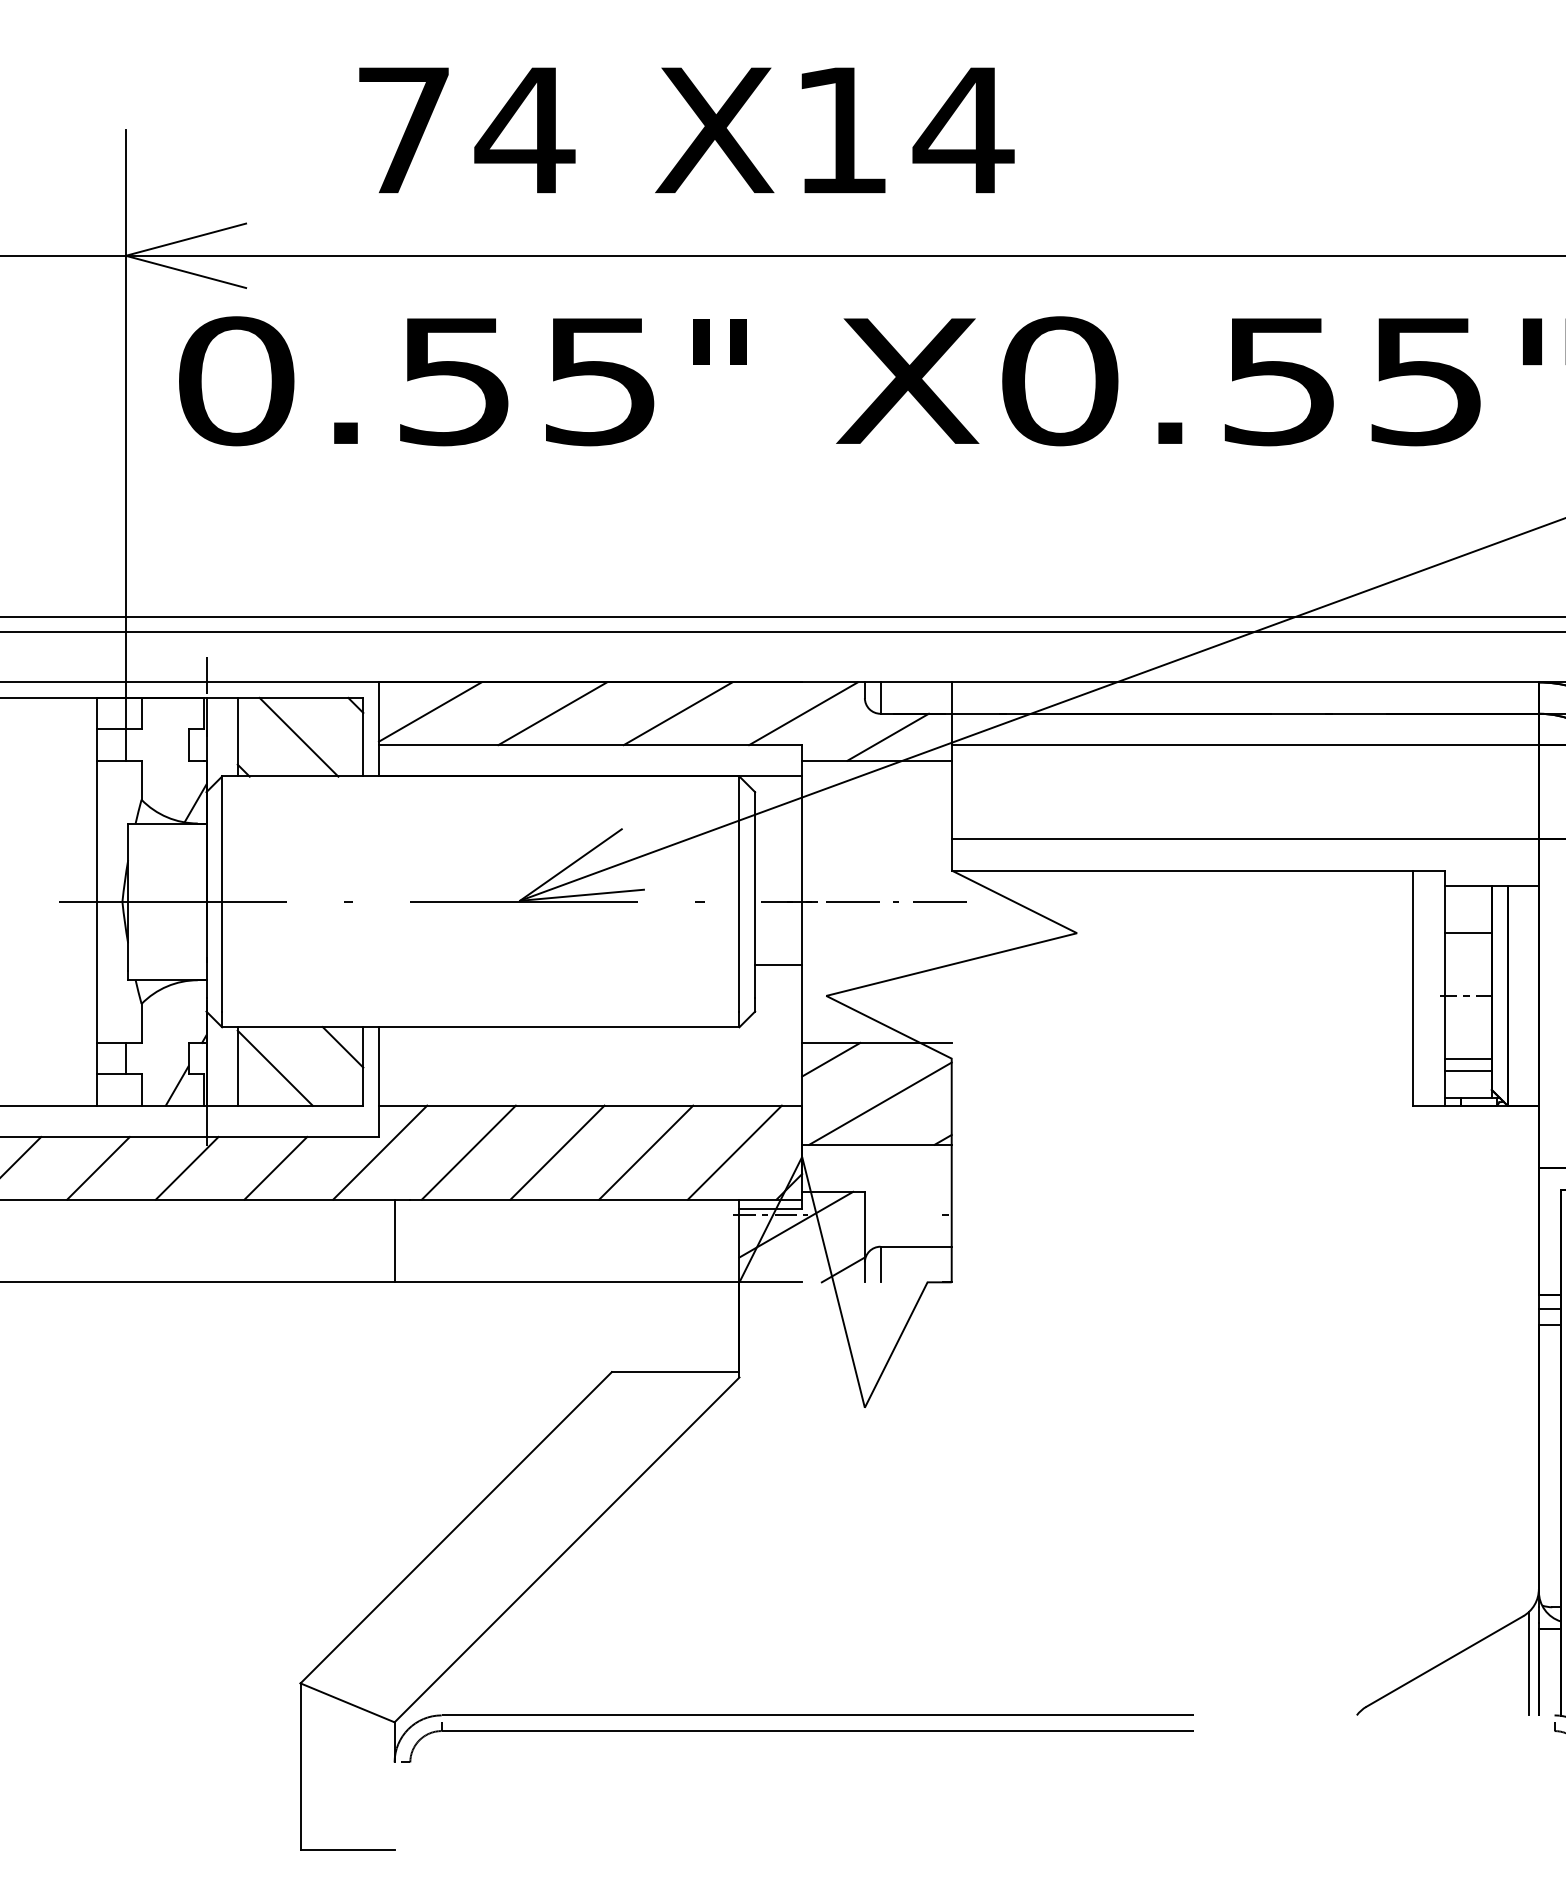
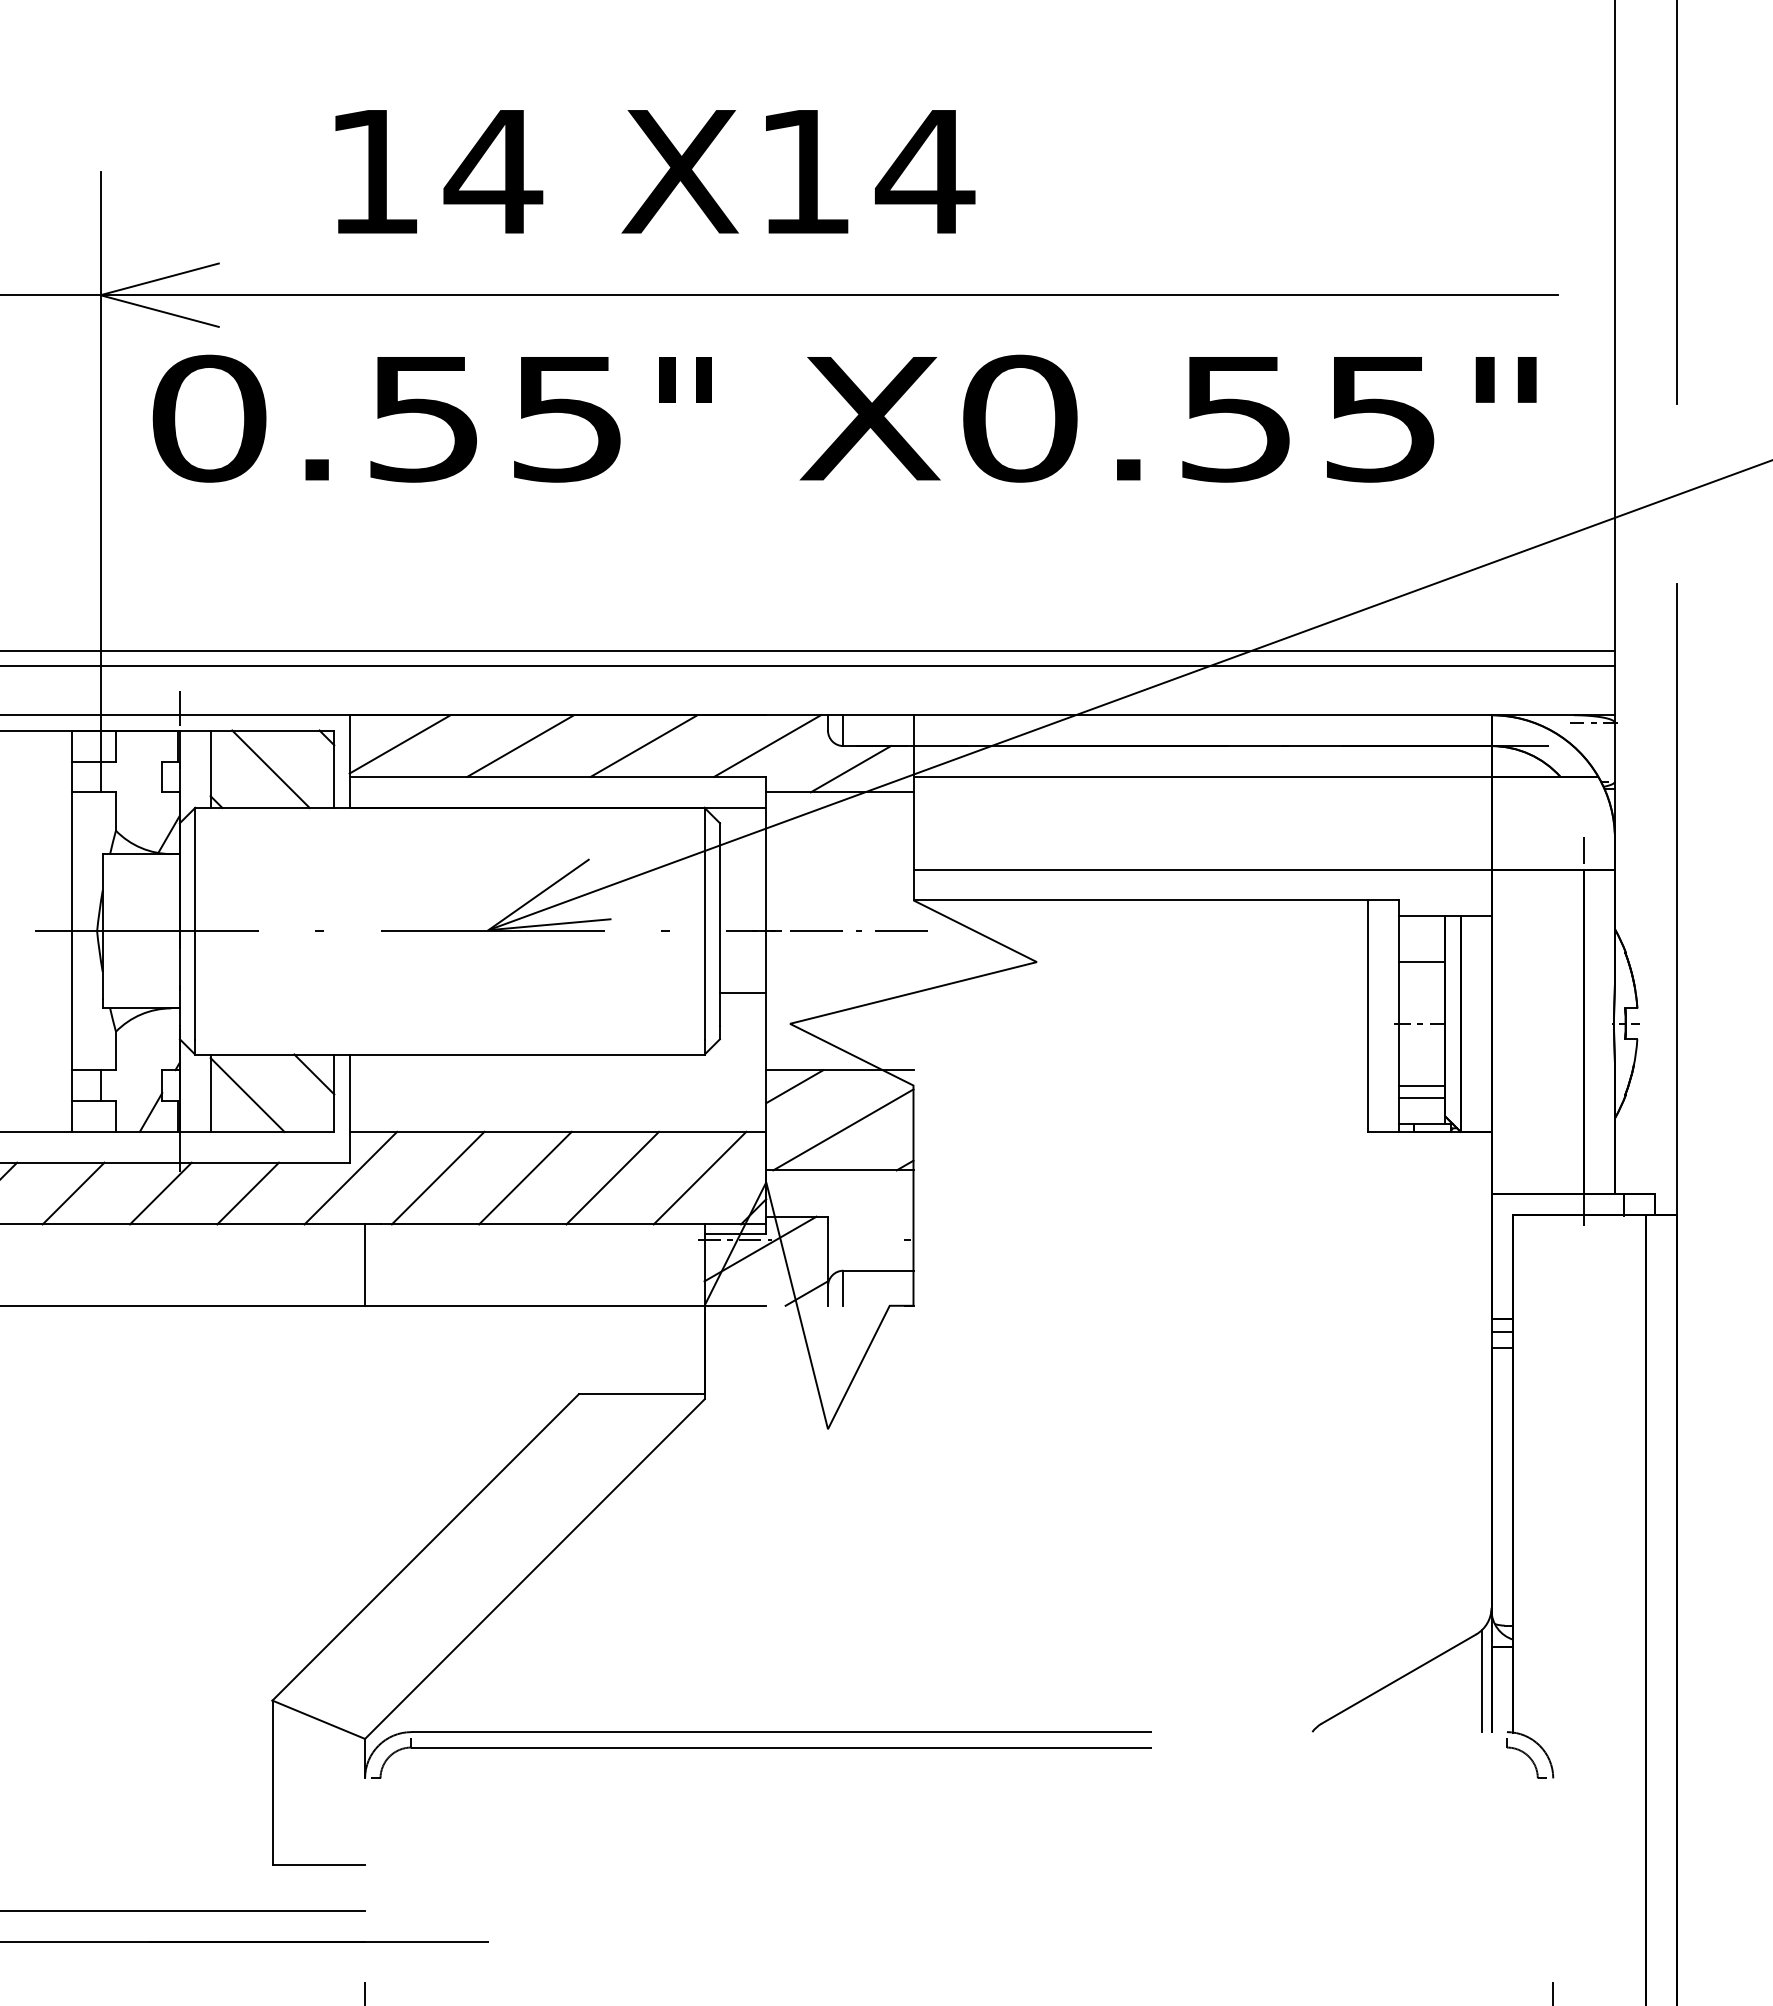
text: (404, 130) -> (374, 171), 74 -> 14

